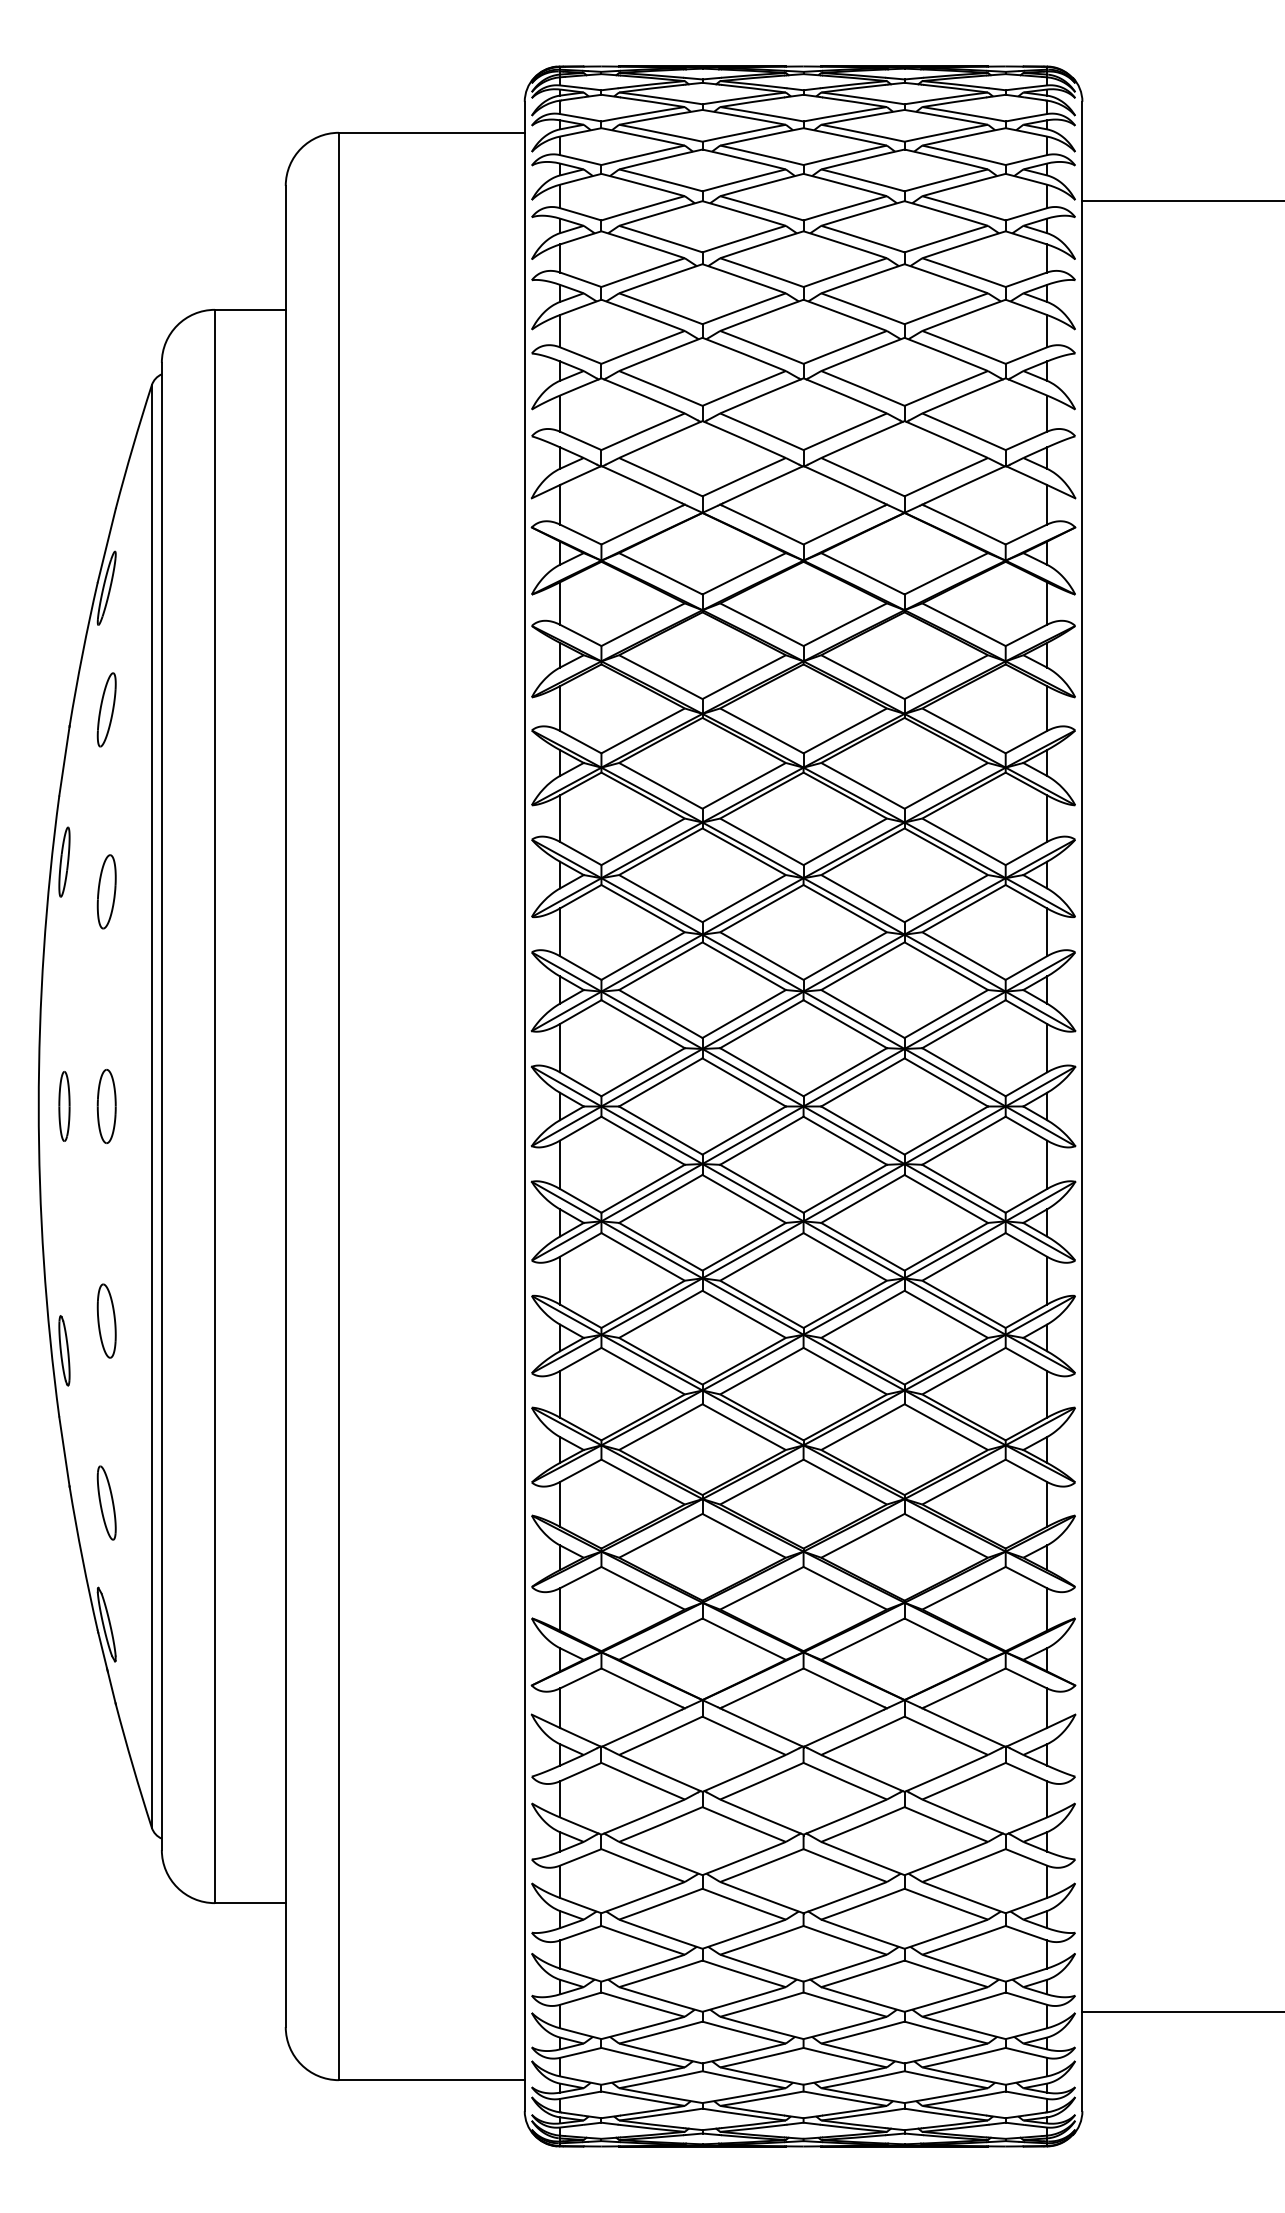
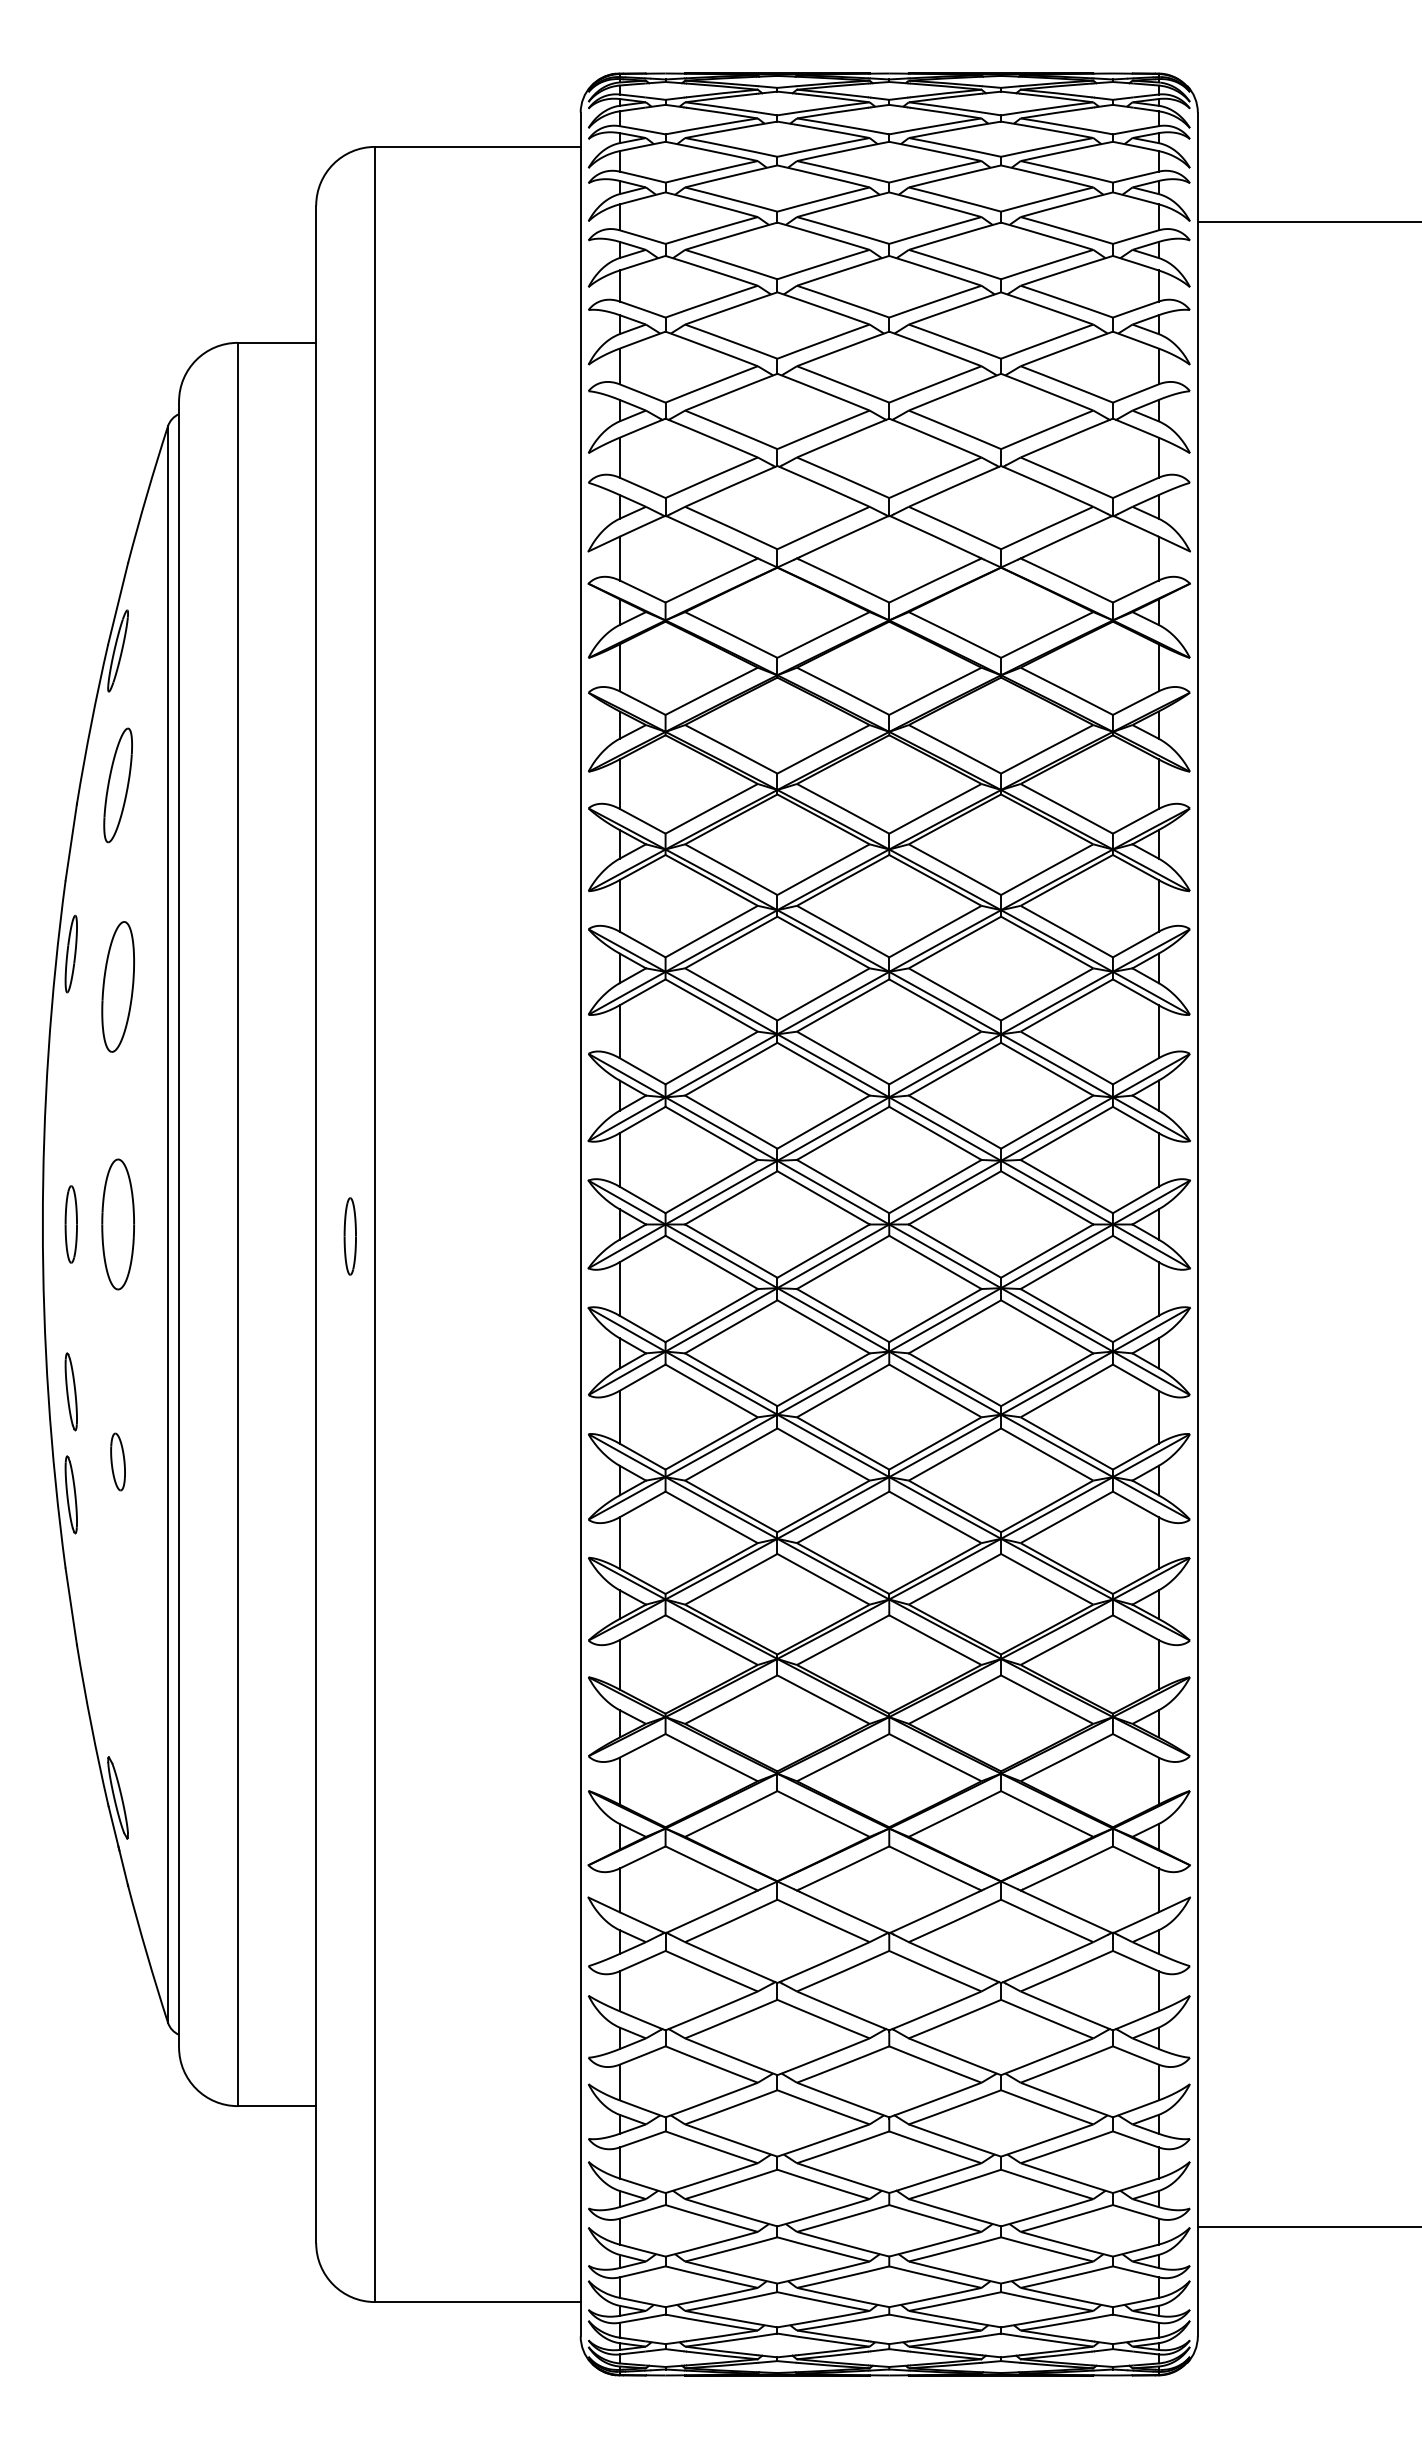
part: (106, 709) -> (117, 785), size x1.4
part: (106, 891) -> (117, 986), size x1.6
part: (106, 1106) -> (117, 1224), size x1.6
part: (315, 1117) -> (349, 1236), added
part: (63, 1257) -> (70, 1391), added
part: (106, 1320) -> (117, 1461), size x0.7
part: (106, 1502) -> (117, 1662), removed

